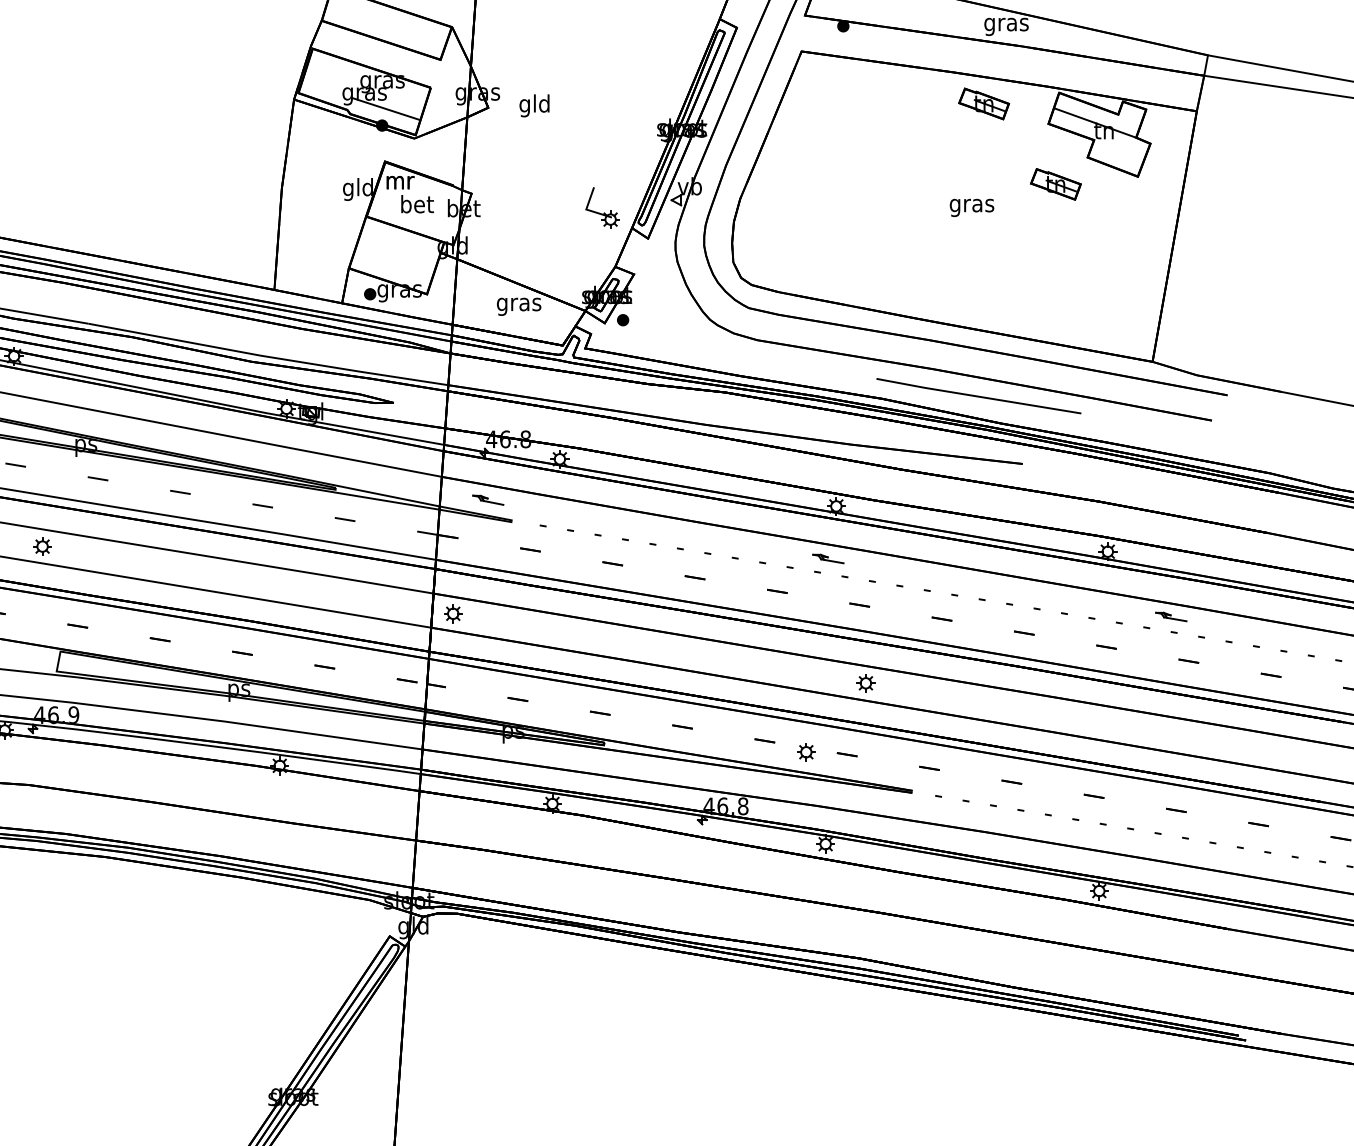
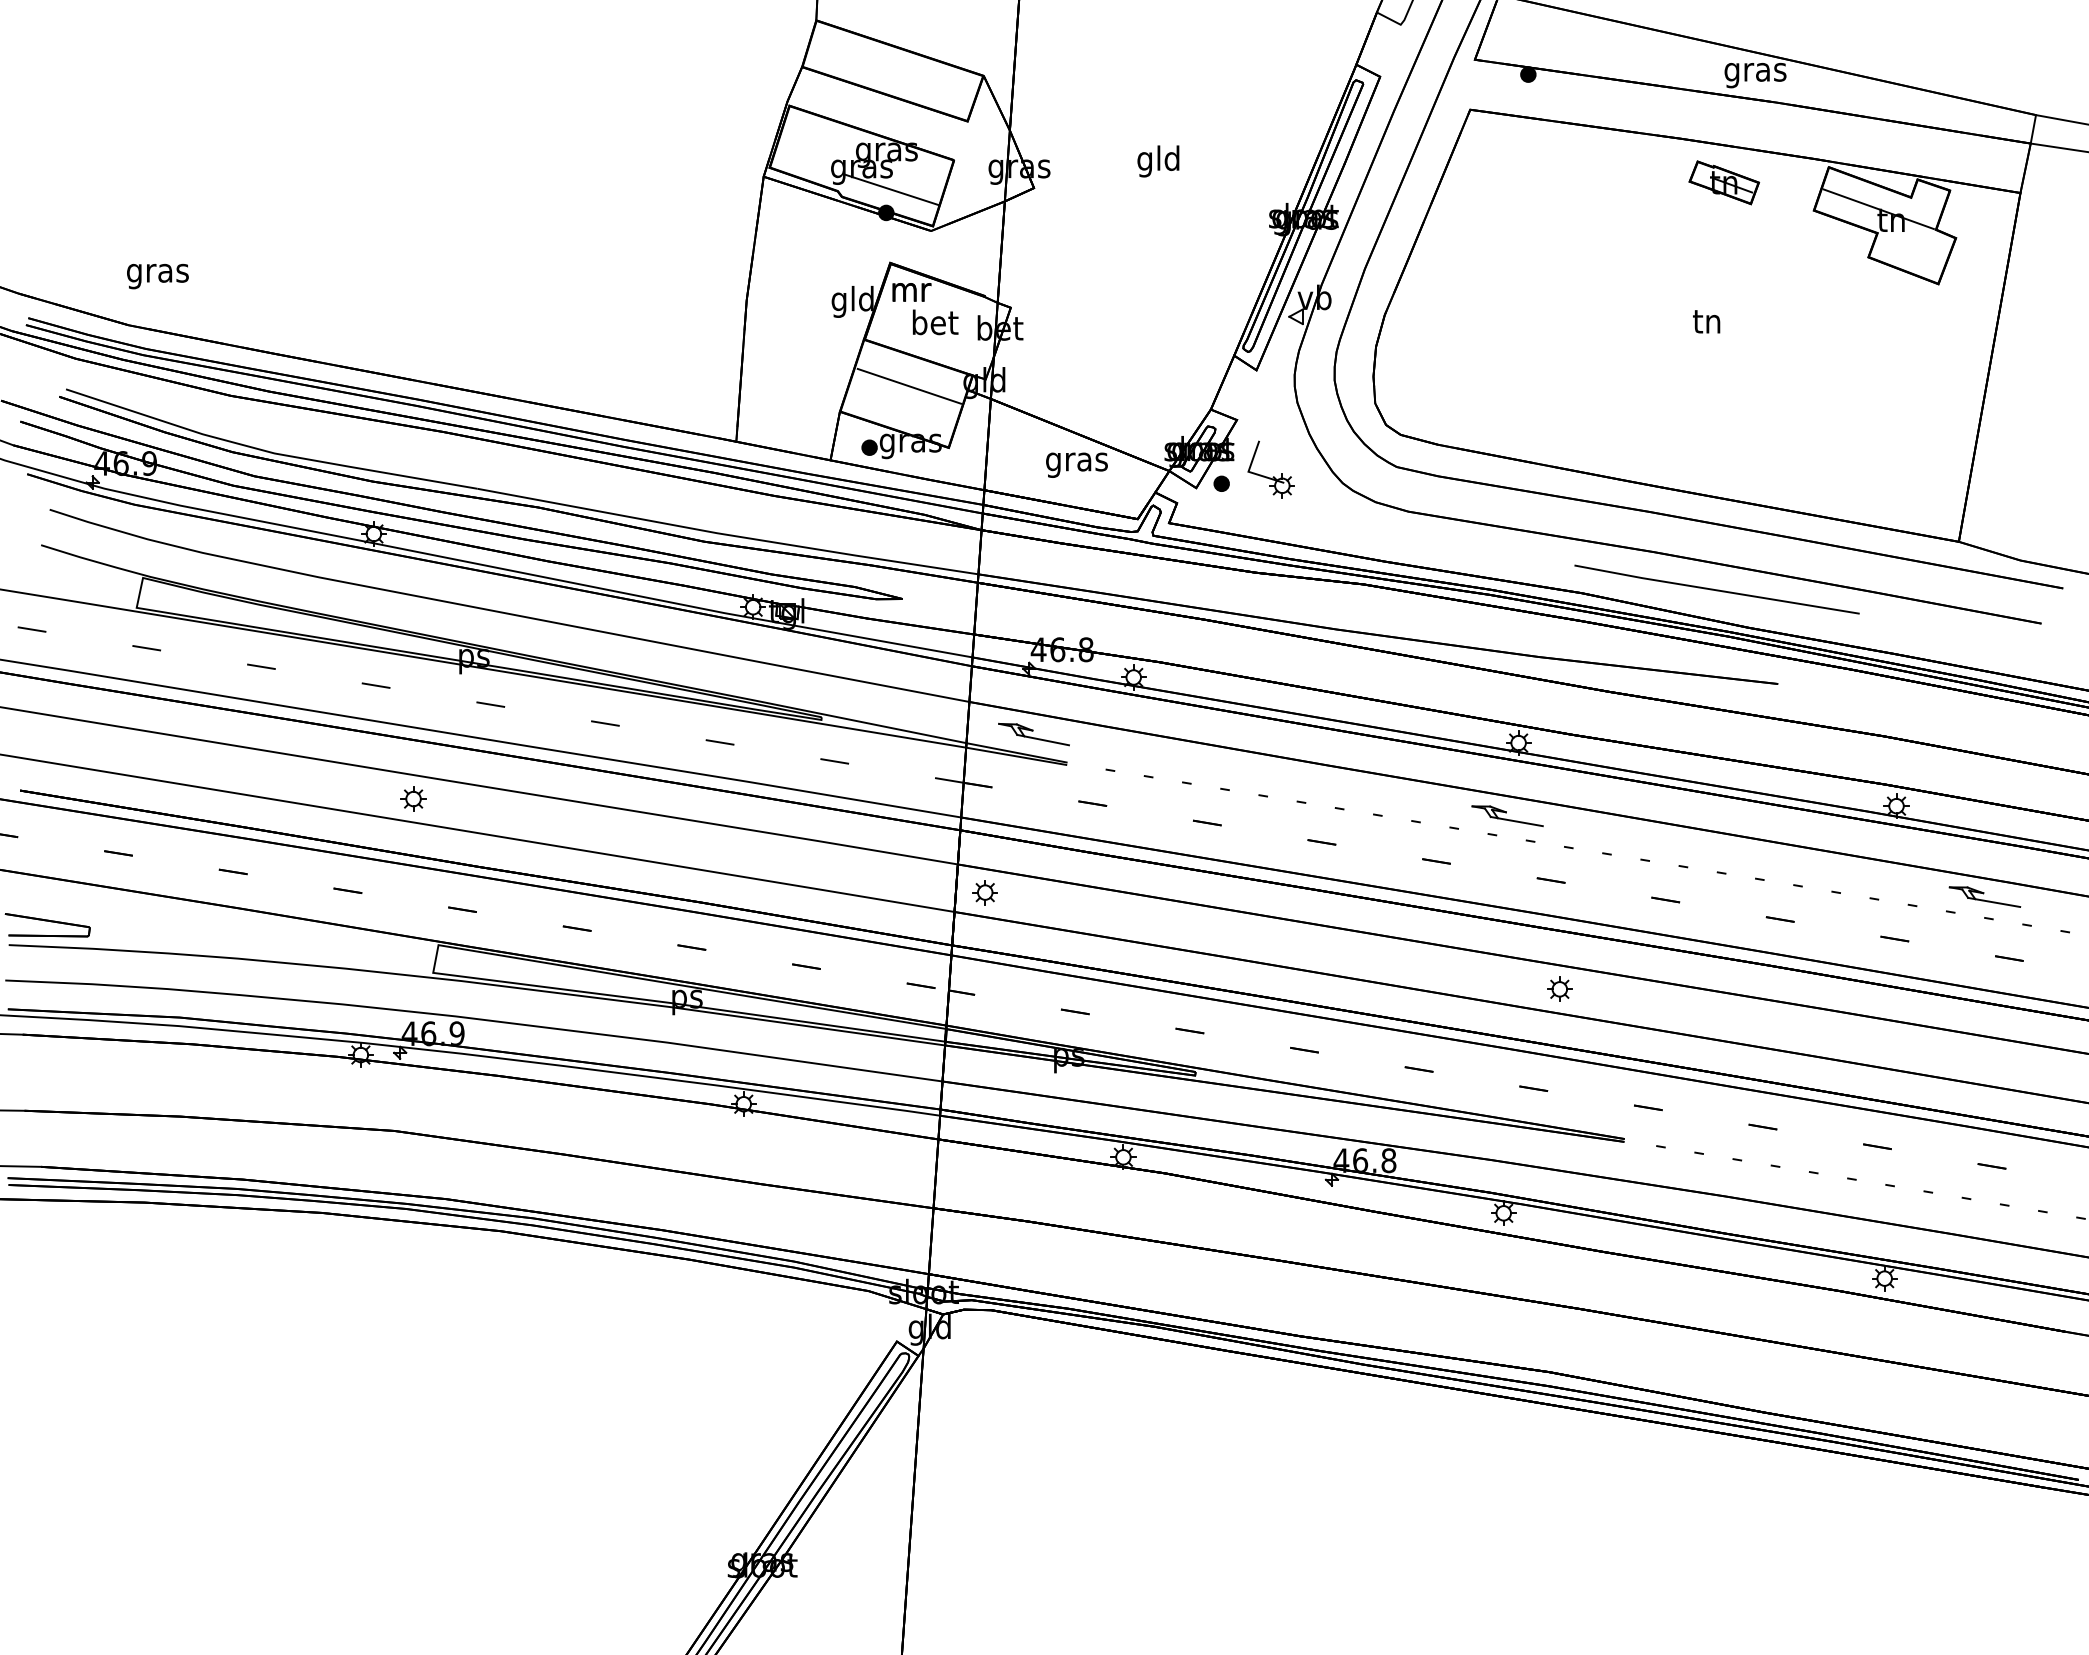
text: (534, 105) -> (1158, 161), moved
part: (1056, 184) -> (1824, 294), removed
text: (972, 206) -> (1707, 325), gras -> tn
part: (599, 212) -> (1267, 476), moved
line: (398, 249) -> (909, 385), added
part: (487, 500) -> (1033, 734), size x1.67
part: (828, 559) -> (1507, 816), size x1.67
part: (1171, 616) -> (1984, 896), size x1.67
part: (806, 751) -> (1476, 1084), removed

